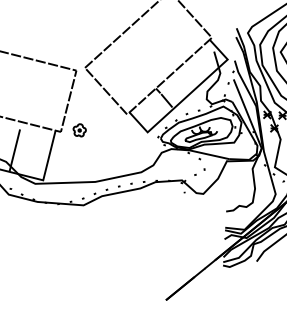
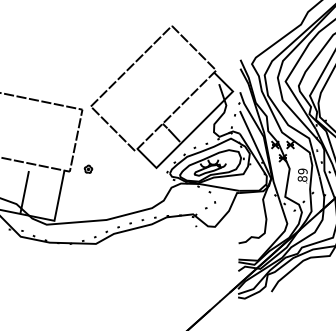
part: (79, 130) -> (88, 169), size x0.6

